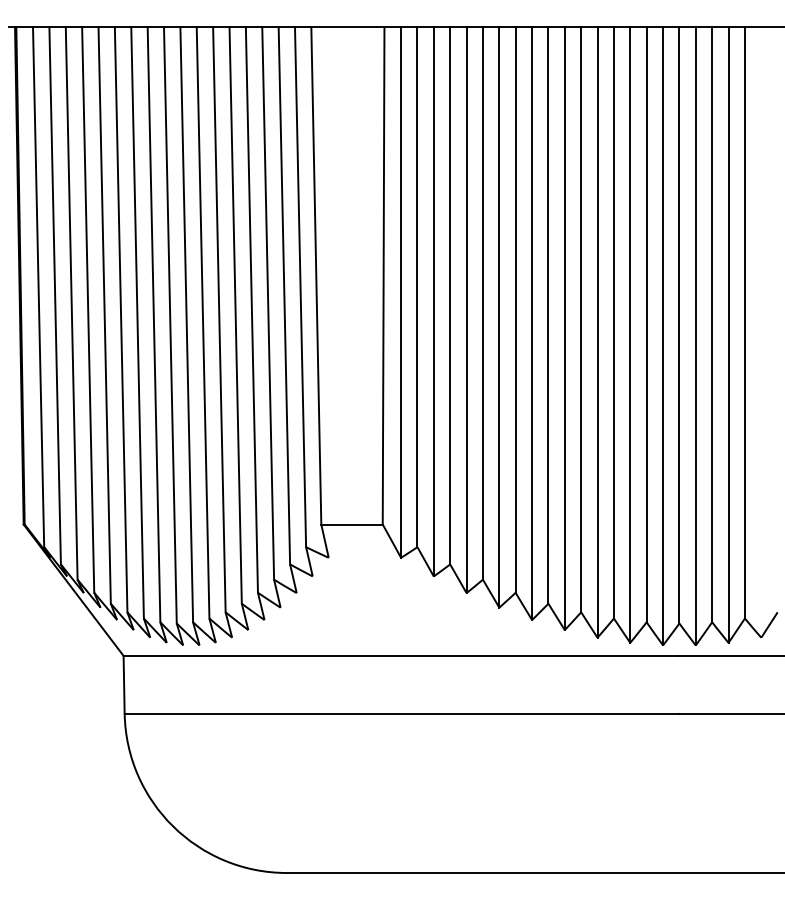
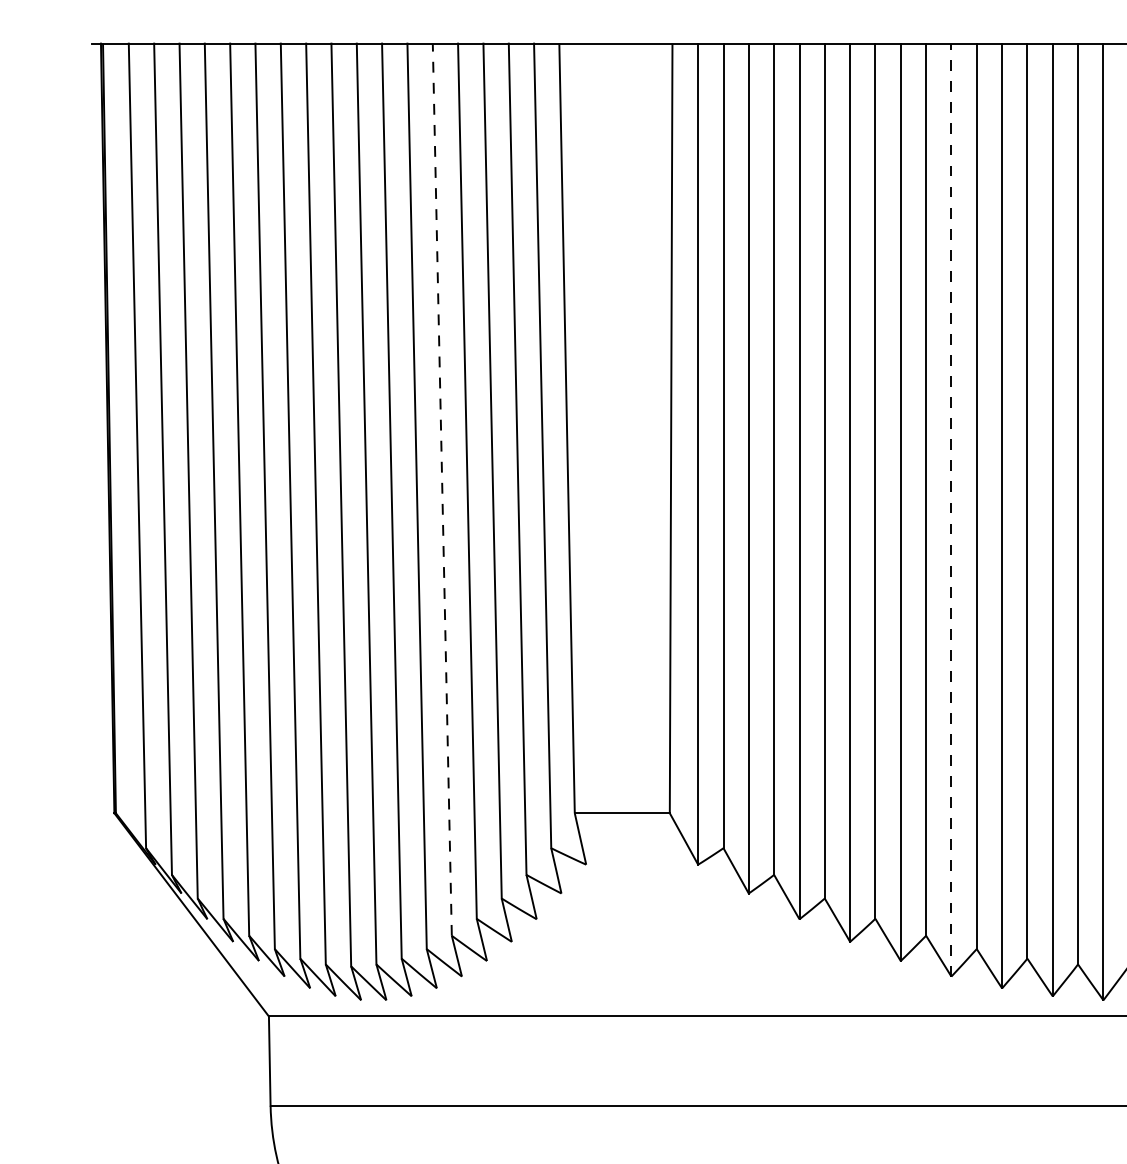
line: (235, 314) -> (442, 488), solid -> dashed
line: (564, 328) -> (950, 510), solid -> dashed

